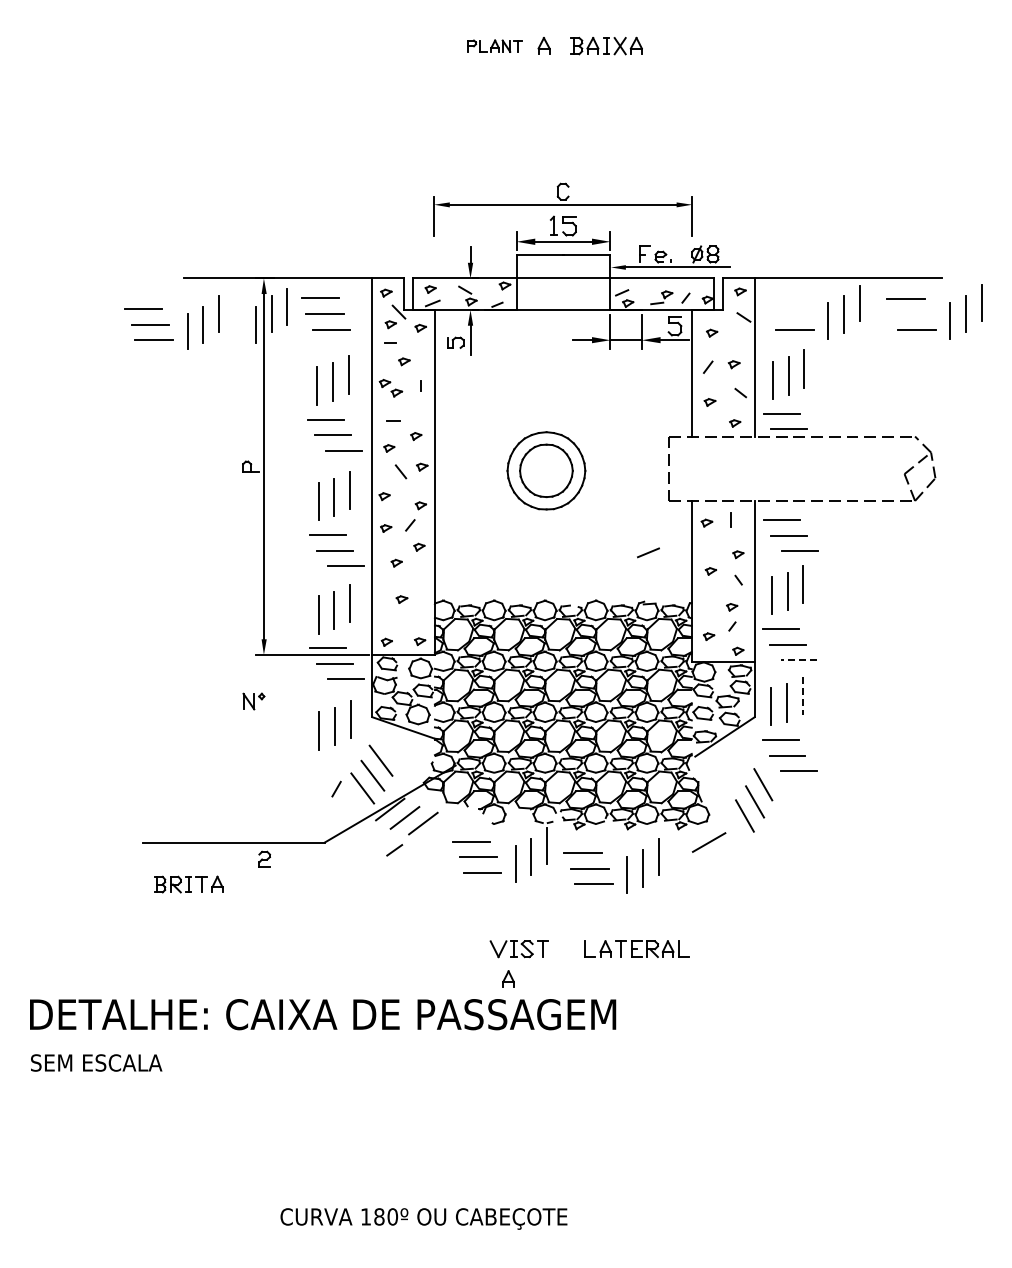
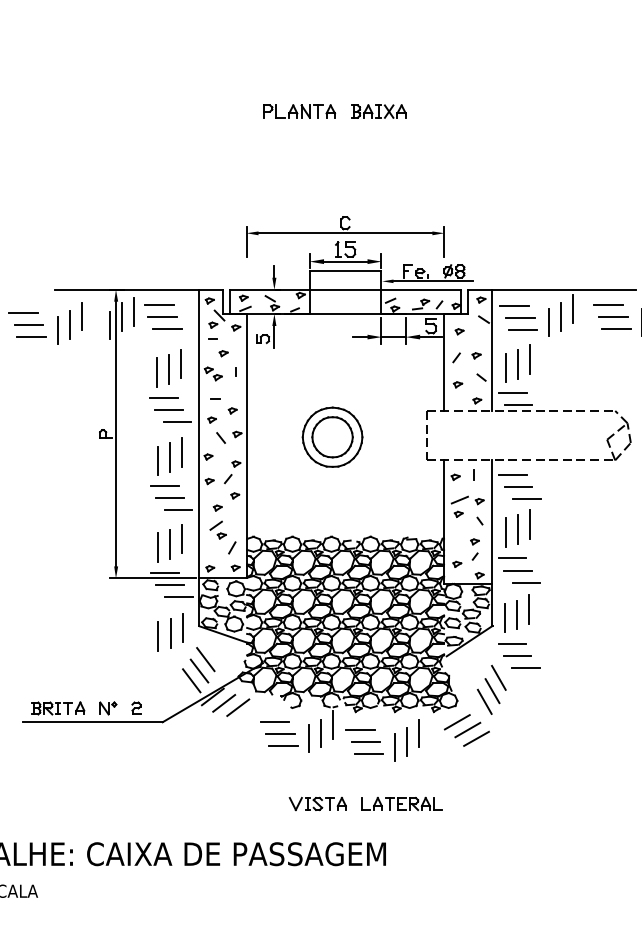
part: (494, 46) -> (292, 111), size x1.43
line: (783, 299) -> (514, 305), added
line: (790, 314) -> (519, 317), added
line: (912, 314) -> (613, 317), added
line: (648, 552) -> (459, 499), moved
line: (799, 660) -> (526, 582), dashed -> solid
line: (803, 695) -> (529, 609), dashed -> solid
part: (253, 701) -> (108, 708), moved
line: (336, 788) -> (232, 547), moved
line: (394, 850) -> (216, 525), moved
line: (722, 852) -> (467, 729), added
part: (264, 858) -> (136, 707), moved
line: (733, 864) -> (476, 739), added
part: (188, 884) -> (58, 708), moved
part: (508, 978) -> (341, 803), moved

